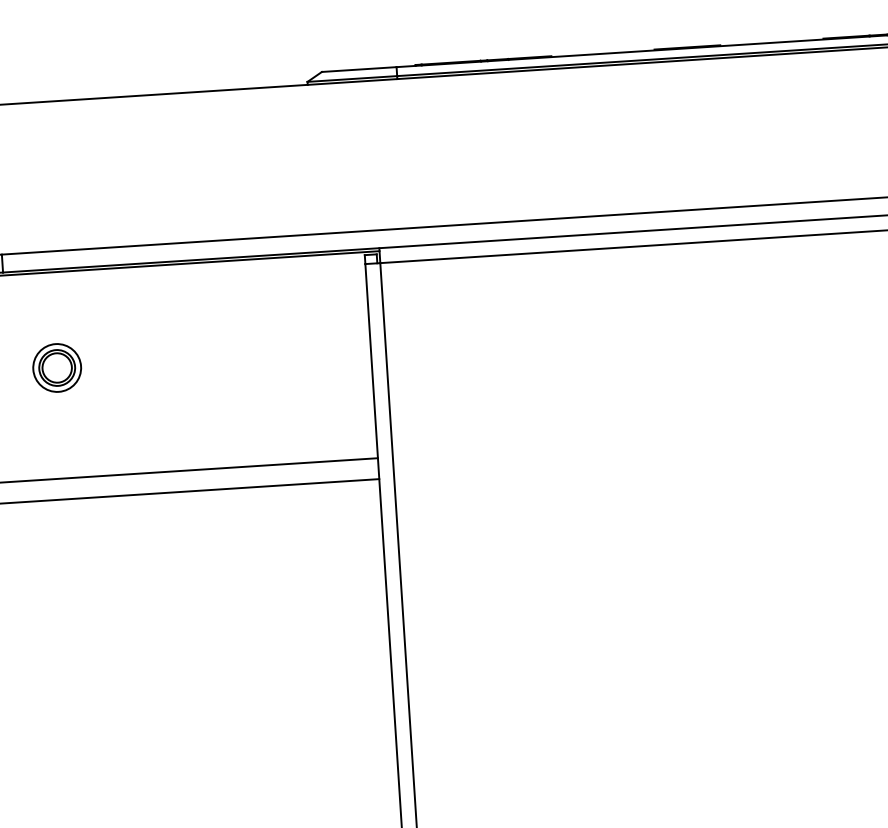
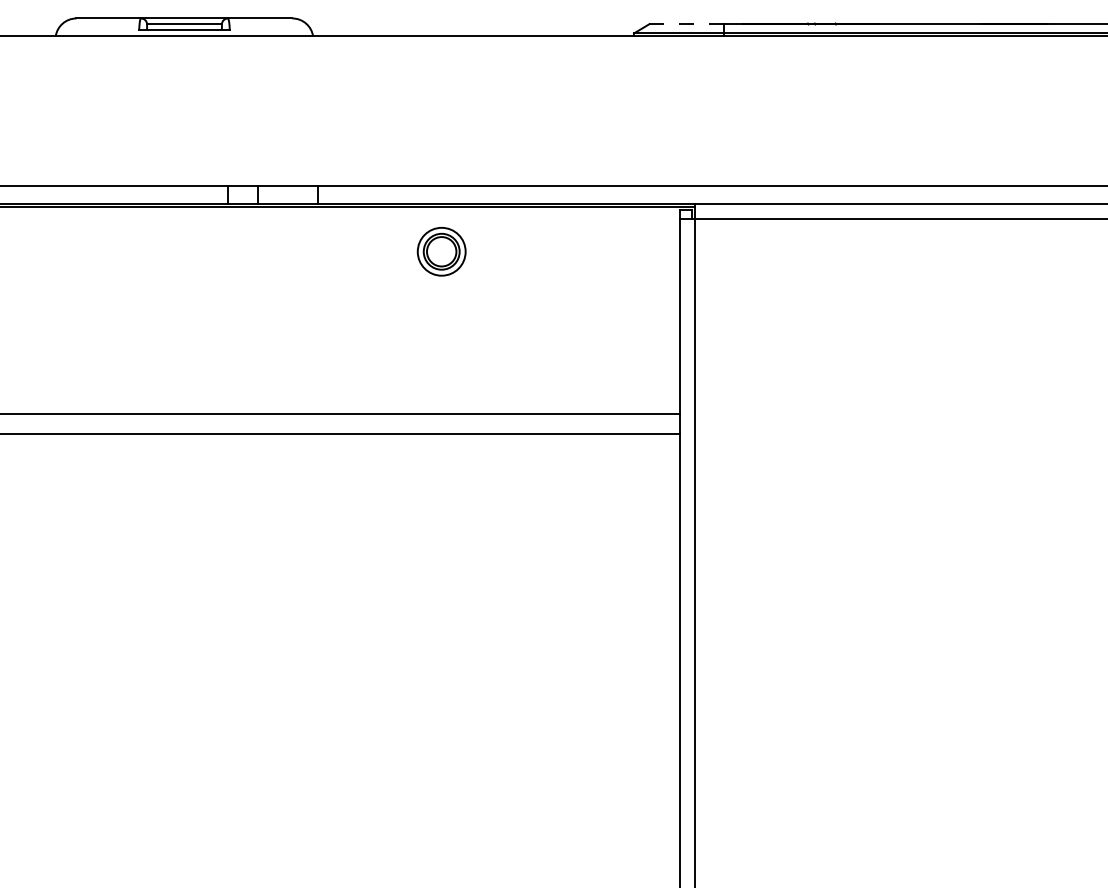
line: (359, 69) -> (686, 24), solid -> dashed
part: (56, 367) -> (441, 251), moved

